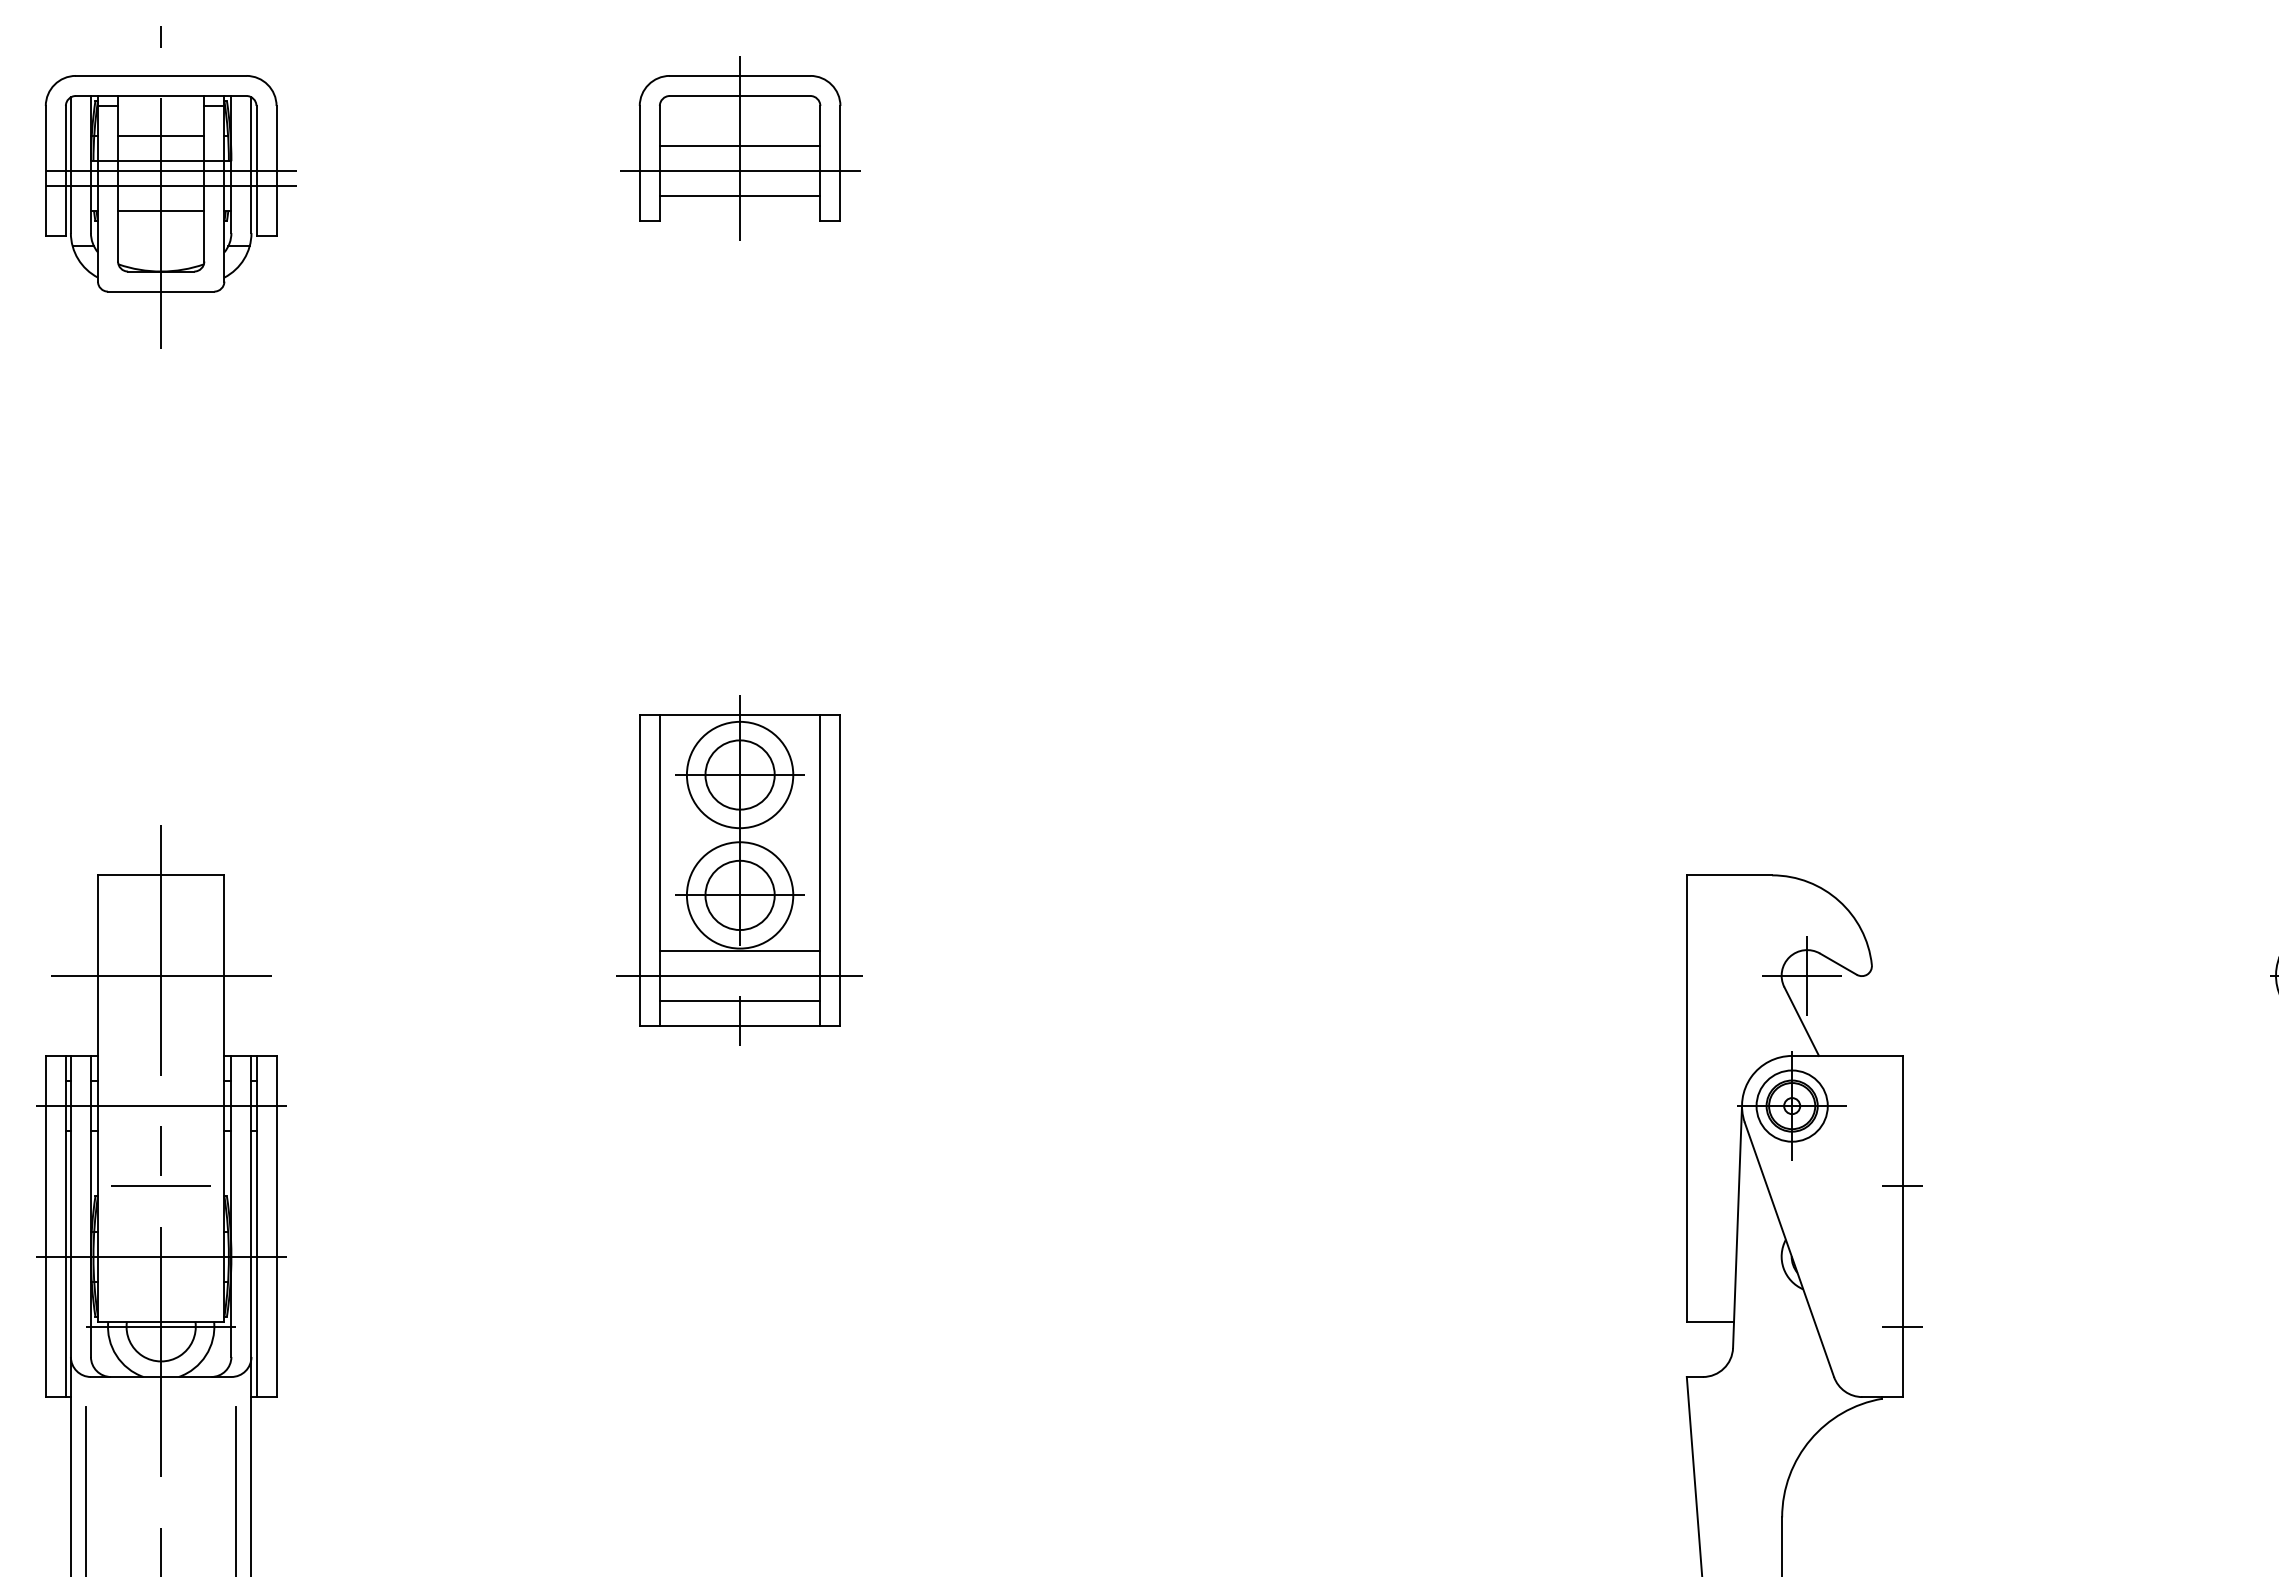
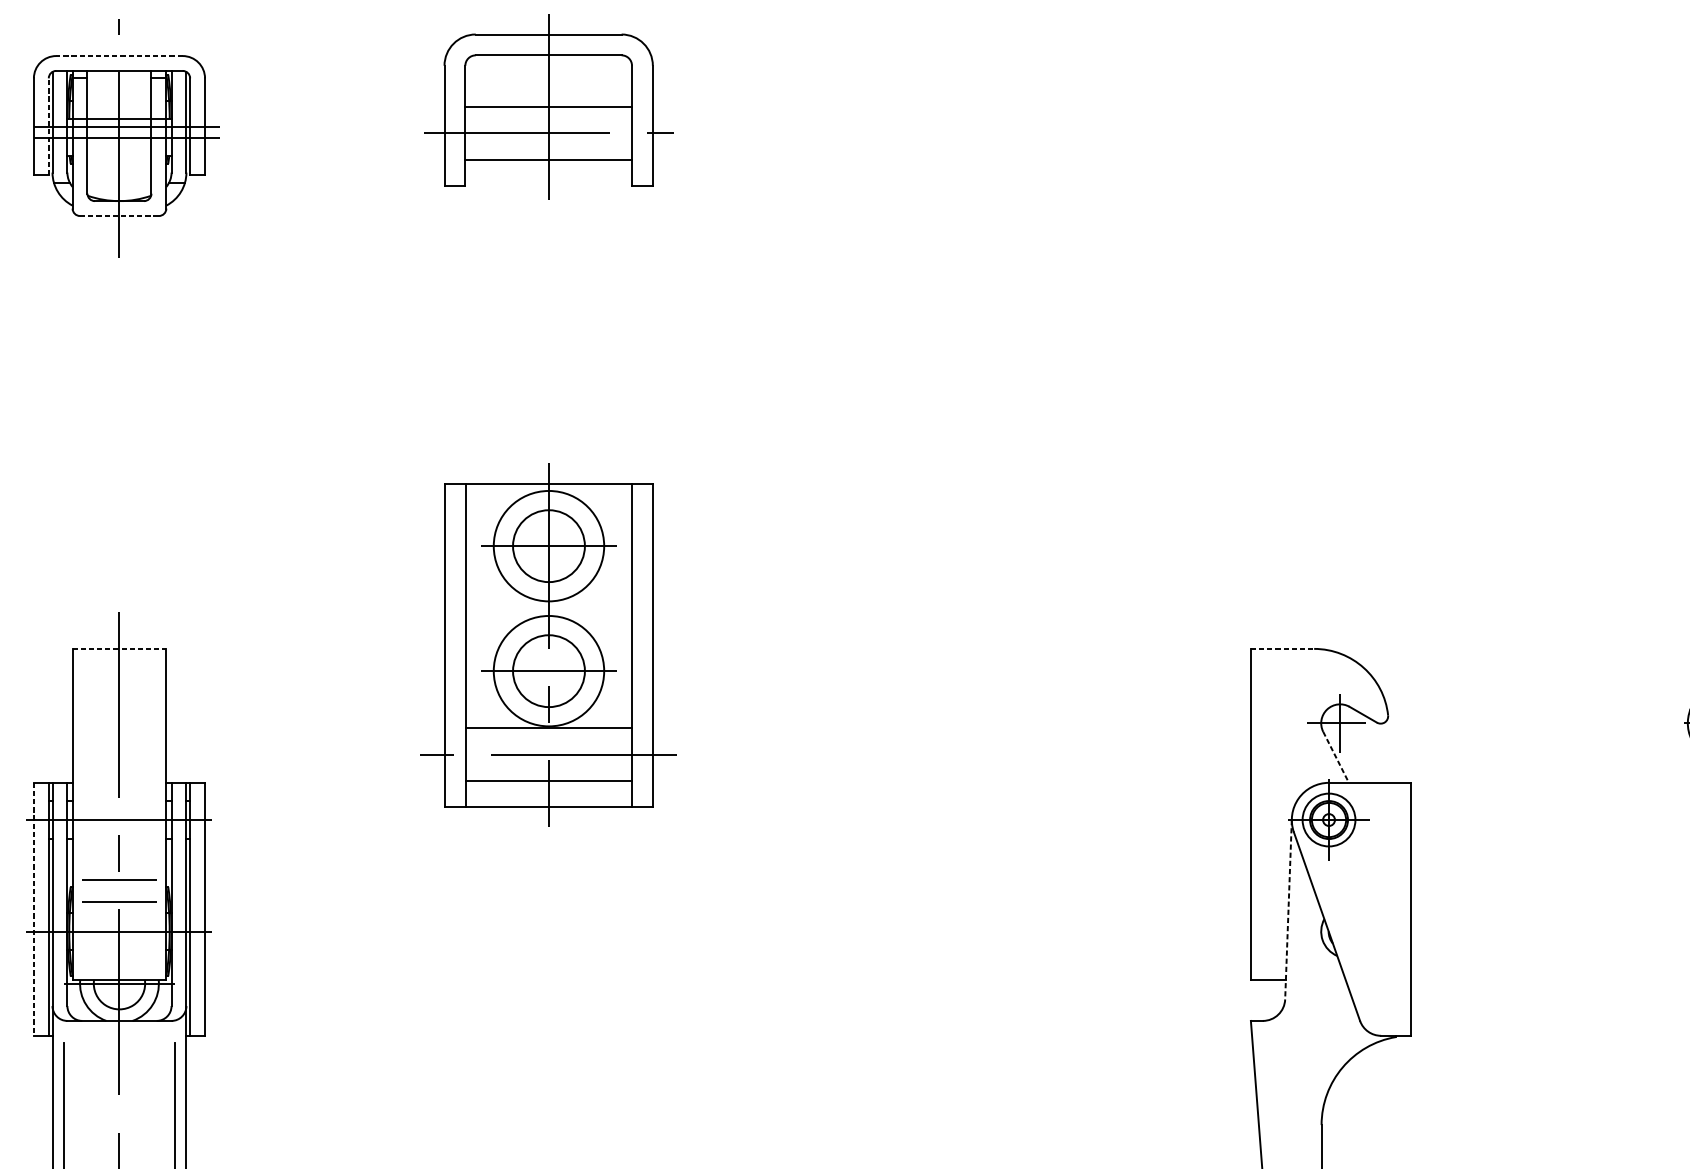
line: (160, 75) -> (118, 55), solid -> dashed
line: (161, 136) -> (119, 100), removed
part: (740, 148) -> (549, 109), size x1.4
line: (65, 170) -> (48, 126), solid -> dashed
line: (161, 211) -> (119, 156), removed
line: (161, 291) -> (119, 215), solid -> dashed
part: (739, 870) -> (548, 645), size x1.4
line: (161, 875) -> (119, 649), solid -> dashed
line: (1729, 875) -> (1282, 649), solid -> dashed
line: (160, 975) -> (118, 723), removed
line: (1801, 1022) -> (1335, 758), solid -> dashed
line: (1902, 1186) -> (1410, 879), removed
line: (160, 1215) -> (118, 901), added
line: (45, 1226) -> (33, 909), solid -> dashed
line: (1737, 1227) -> (1288, 910), solid -> dashed
line: (1902, 1326) -> (1410, 983), removed

